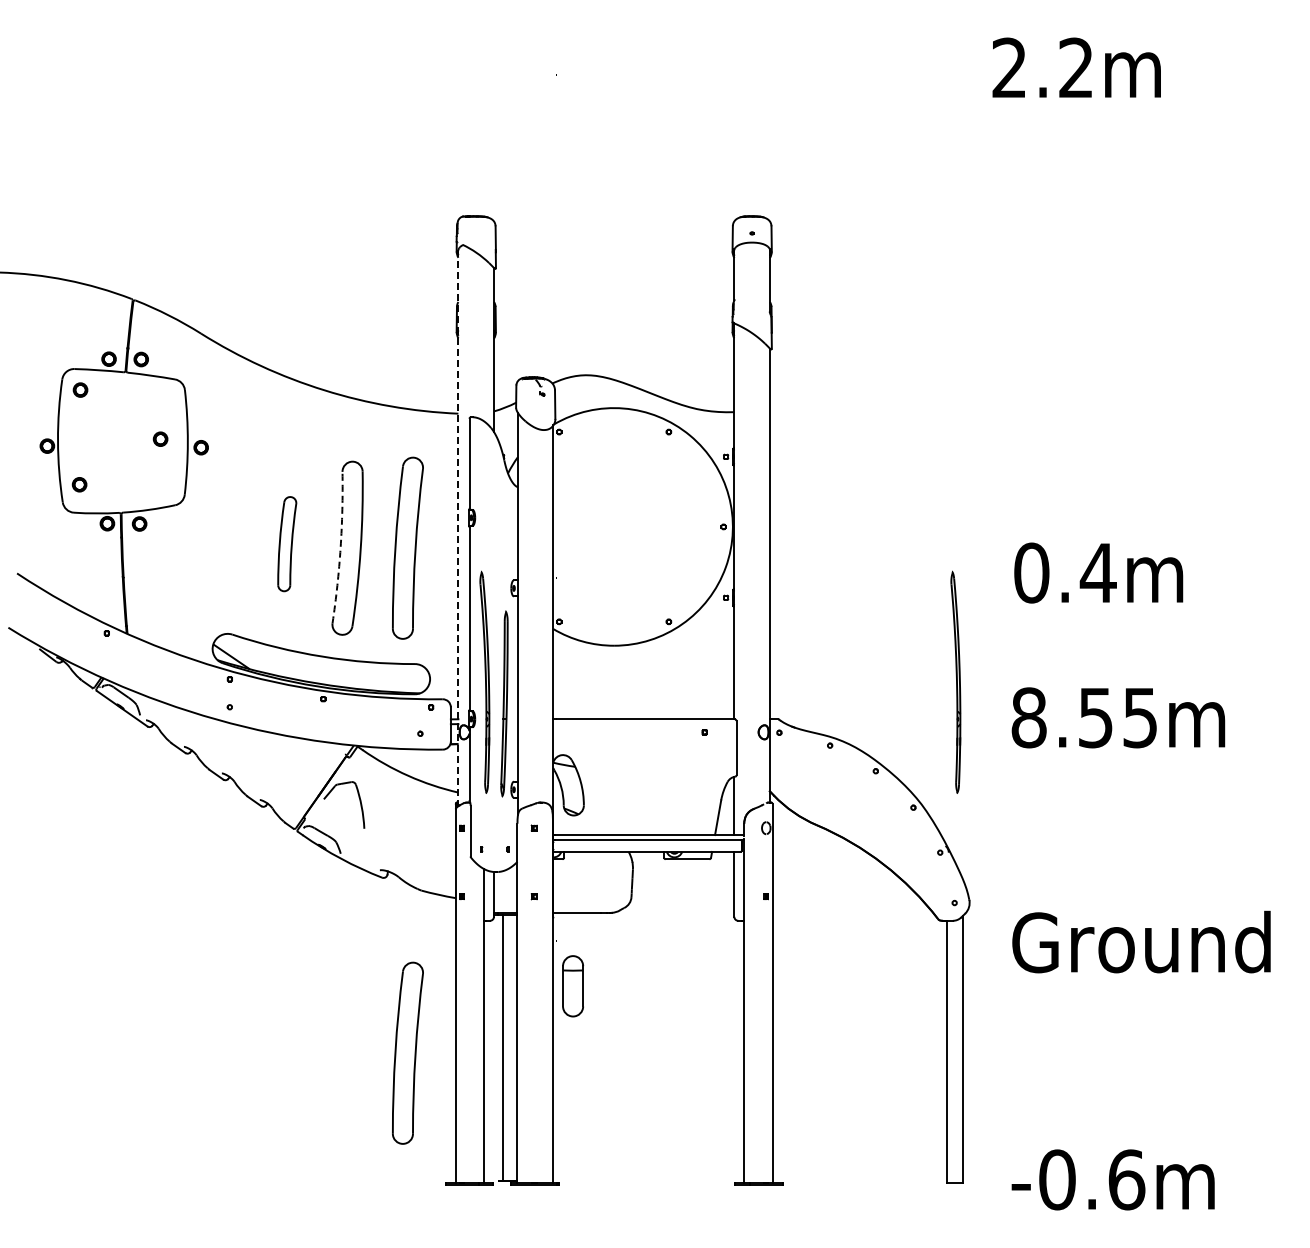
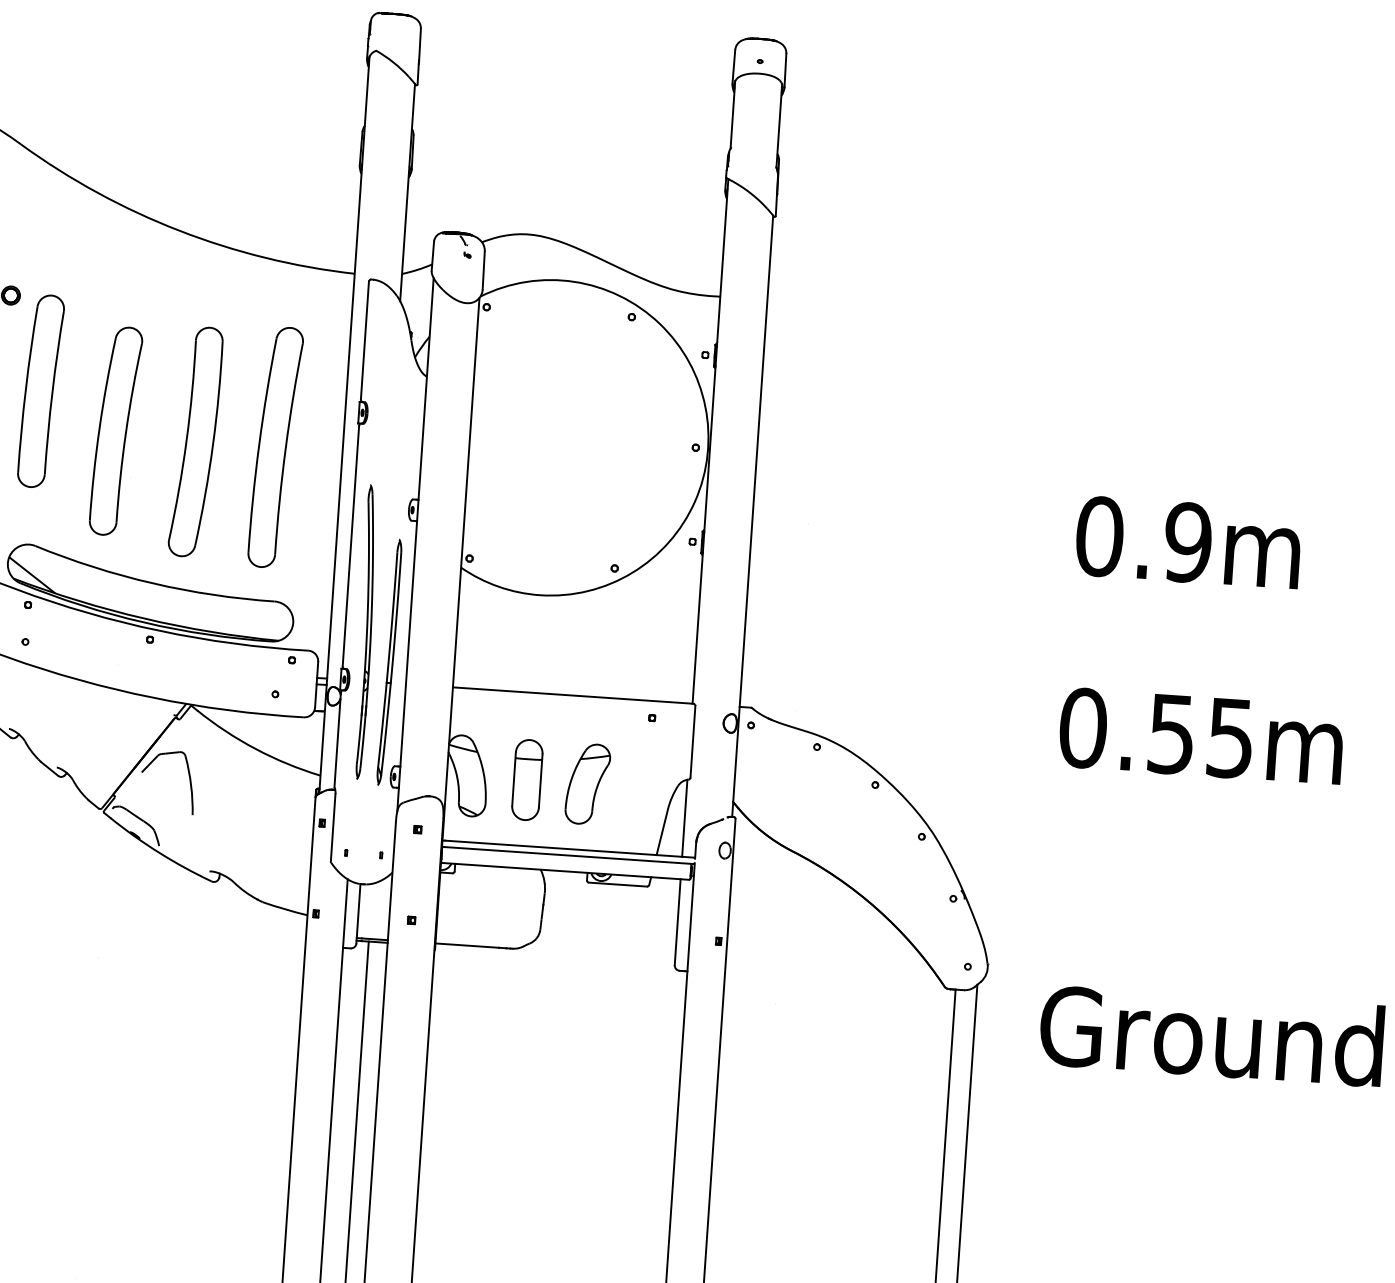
part: (228, 517) -> (40, 390), added
line: (458, 528) -> (344, 425), dashed -> solid
part: (287, 543) -> (116, 430), size x1.67
arc: (340, 547) -> (186, 440), dashed -> solid
text: (1097, 572) -> (1186, 541), 0.4m -> 0.9m
part: (955, 681) -> (988, 673), removed
text: (1028, 717) -> (1082, 727), 8.55m -> 0.55m
part: (659, 785) -> (587, 784), added
part: (572, 986) -> (526, 780), moved
part: (407, 1052) -> (229, 1115), removed

